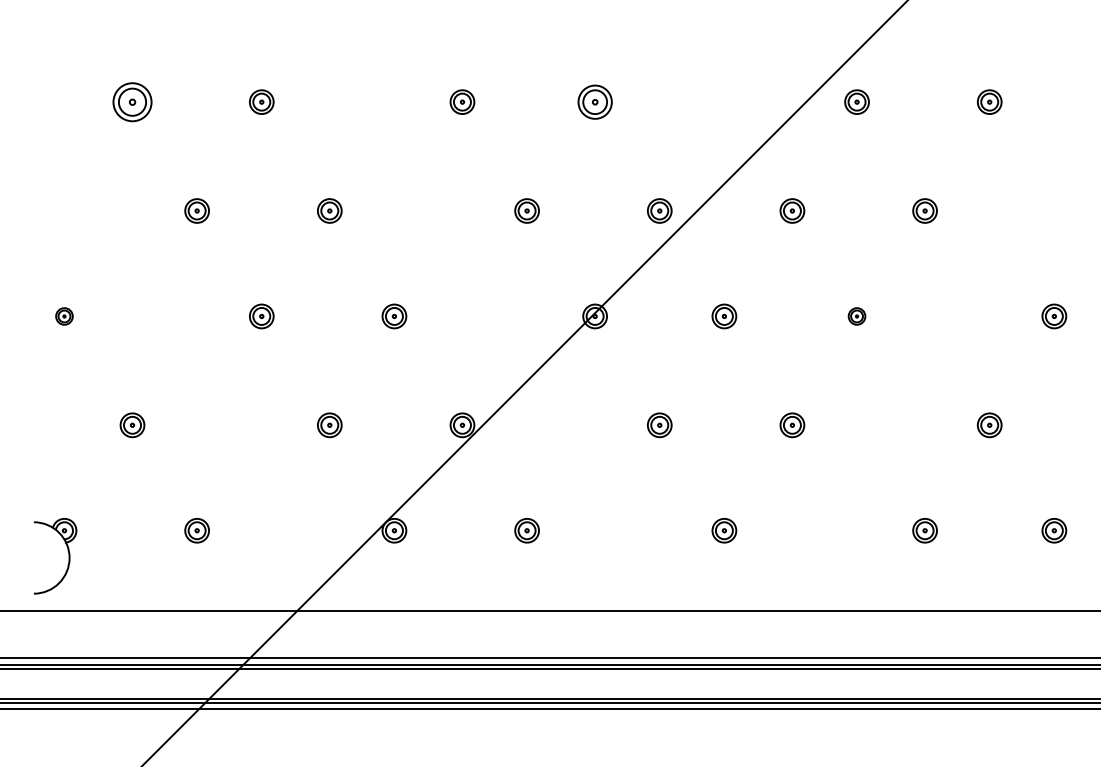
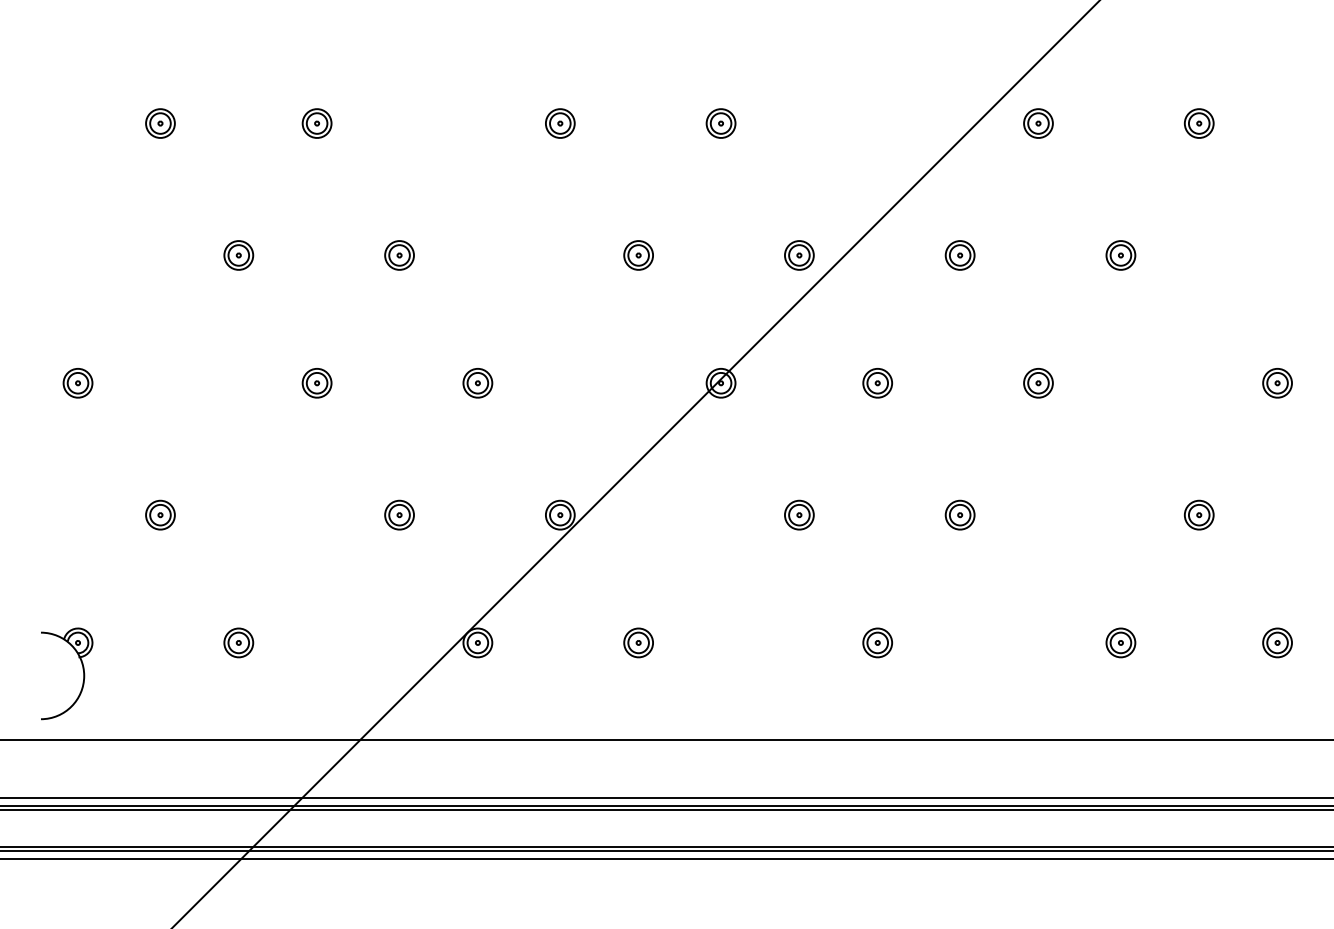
part: (132, 101) -> (160, 122), size x0.62
part: (594, 101) -> (720, 122), size x0.71
part: (64, 316) -> (78, 383), size x1.43
part: (856, 316) -> (1037, 383), size x1.43

